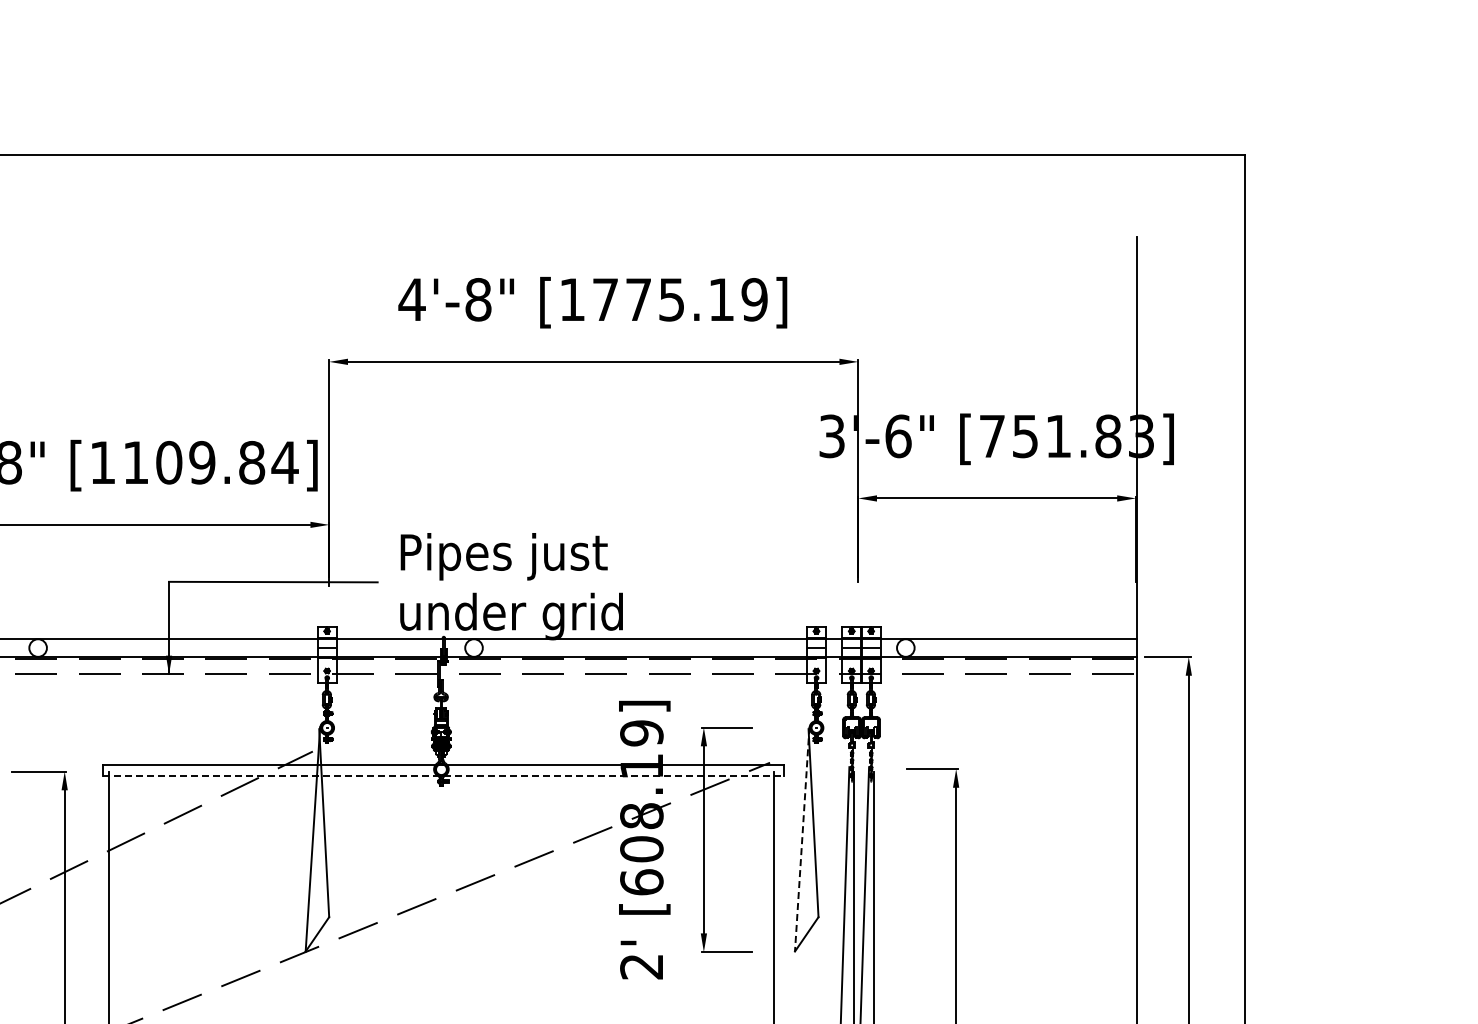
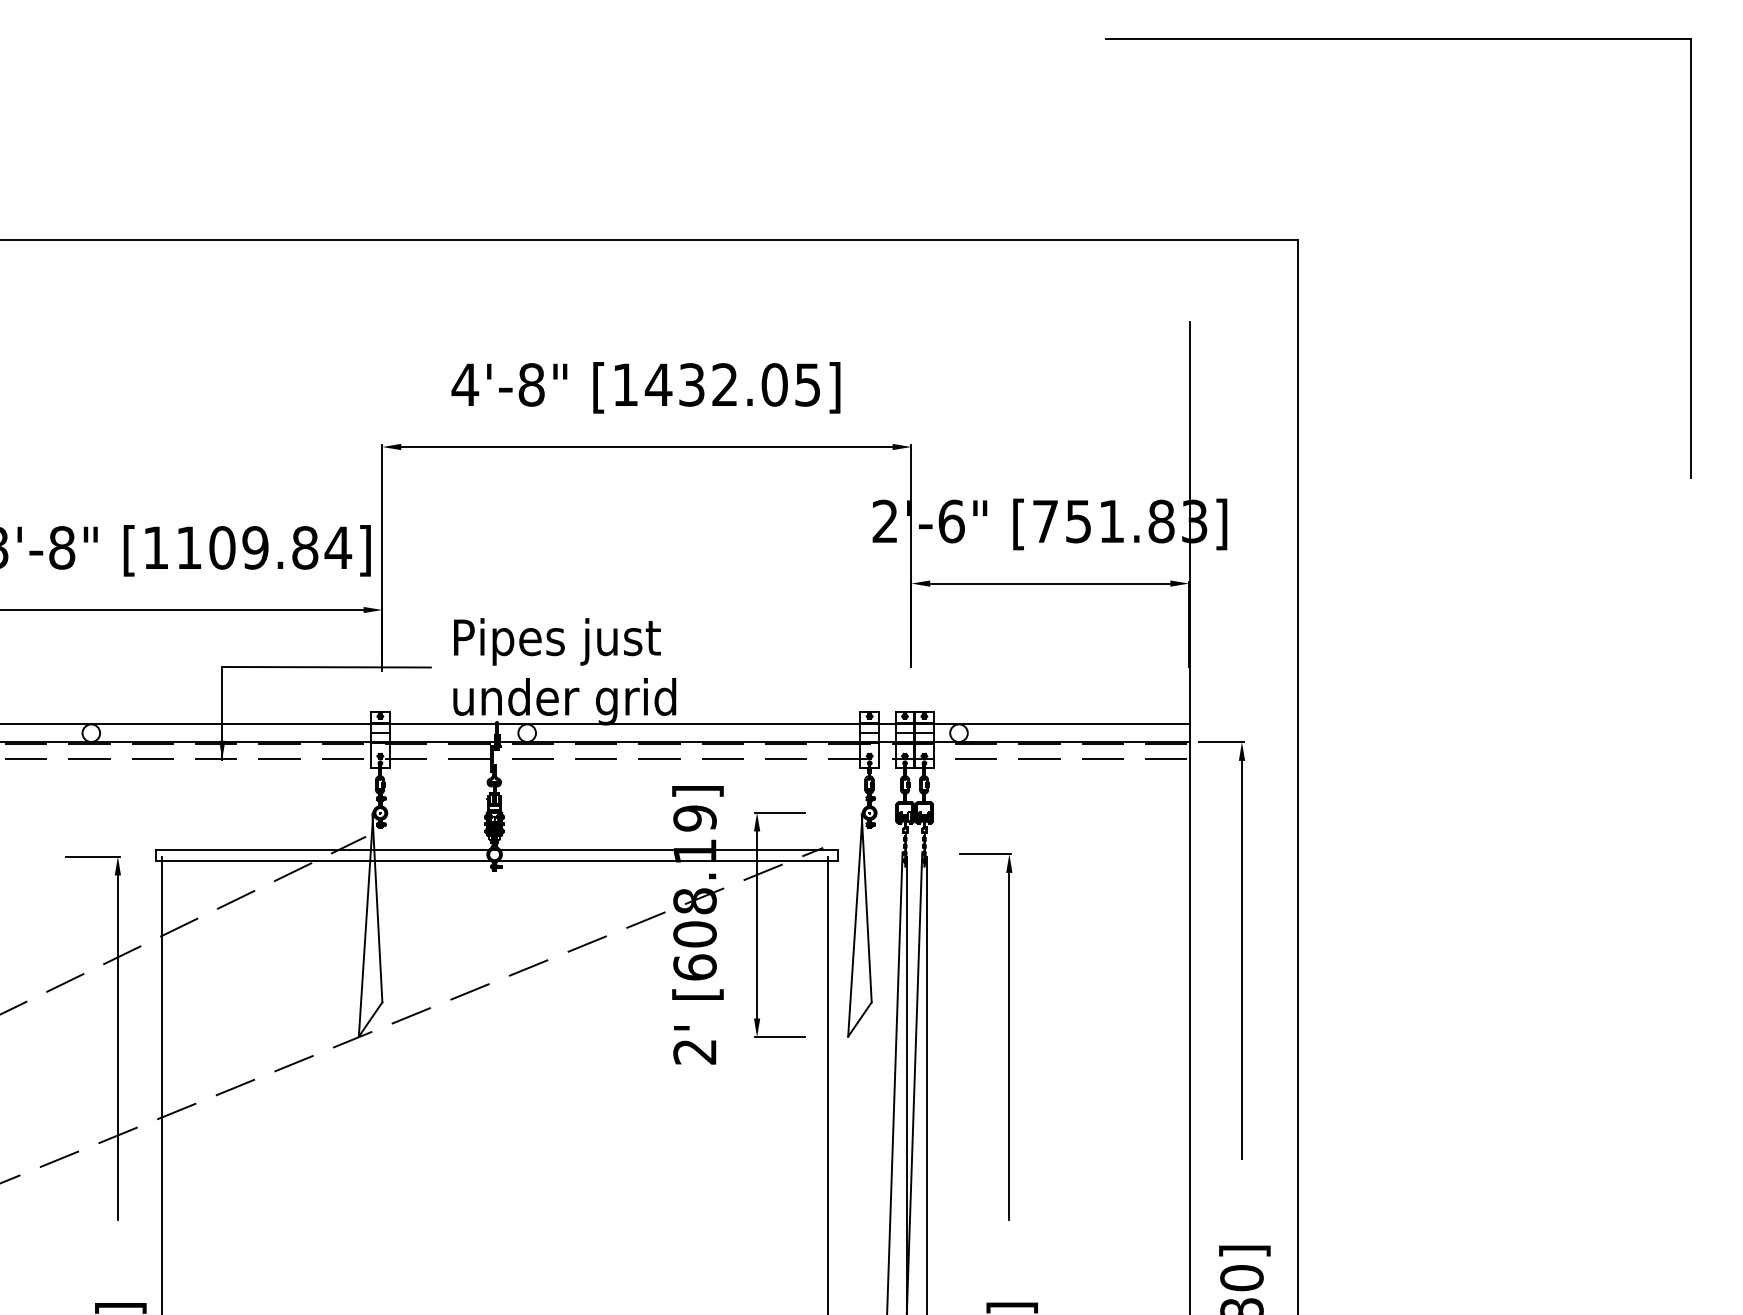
text: (679, 299) -> (732, 384), [1775.19] -> [1432.05]
text: (831, 436) -> (884, 521), 3'-6" -> 2'-6"
line: (443, 775) -> (496, 860), dashed -> solid
line: (802, 840) -> (855, 925), dashed -> solid

